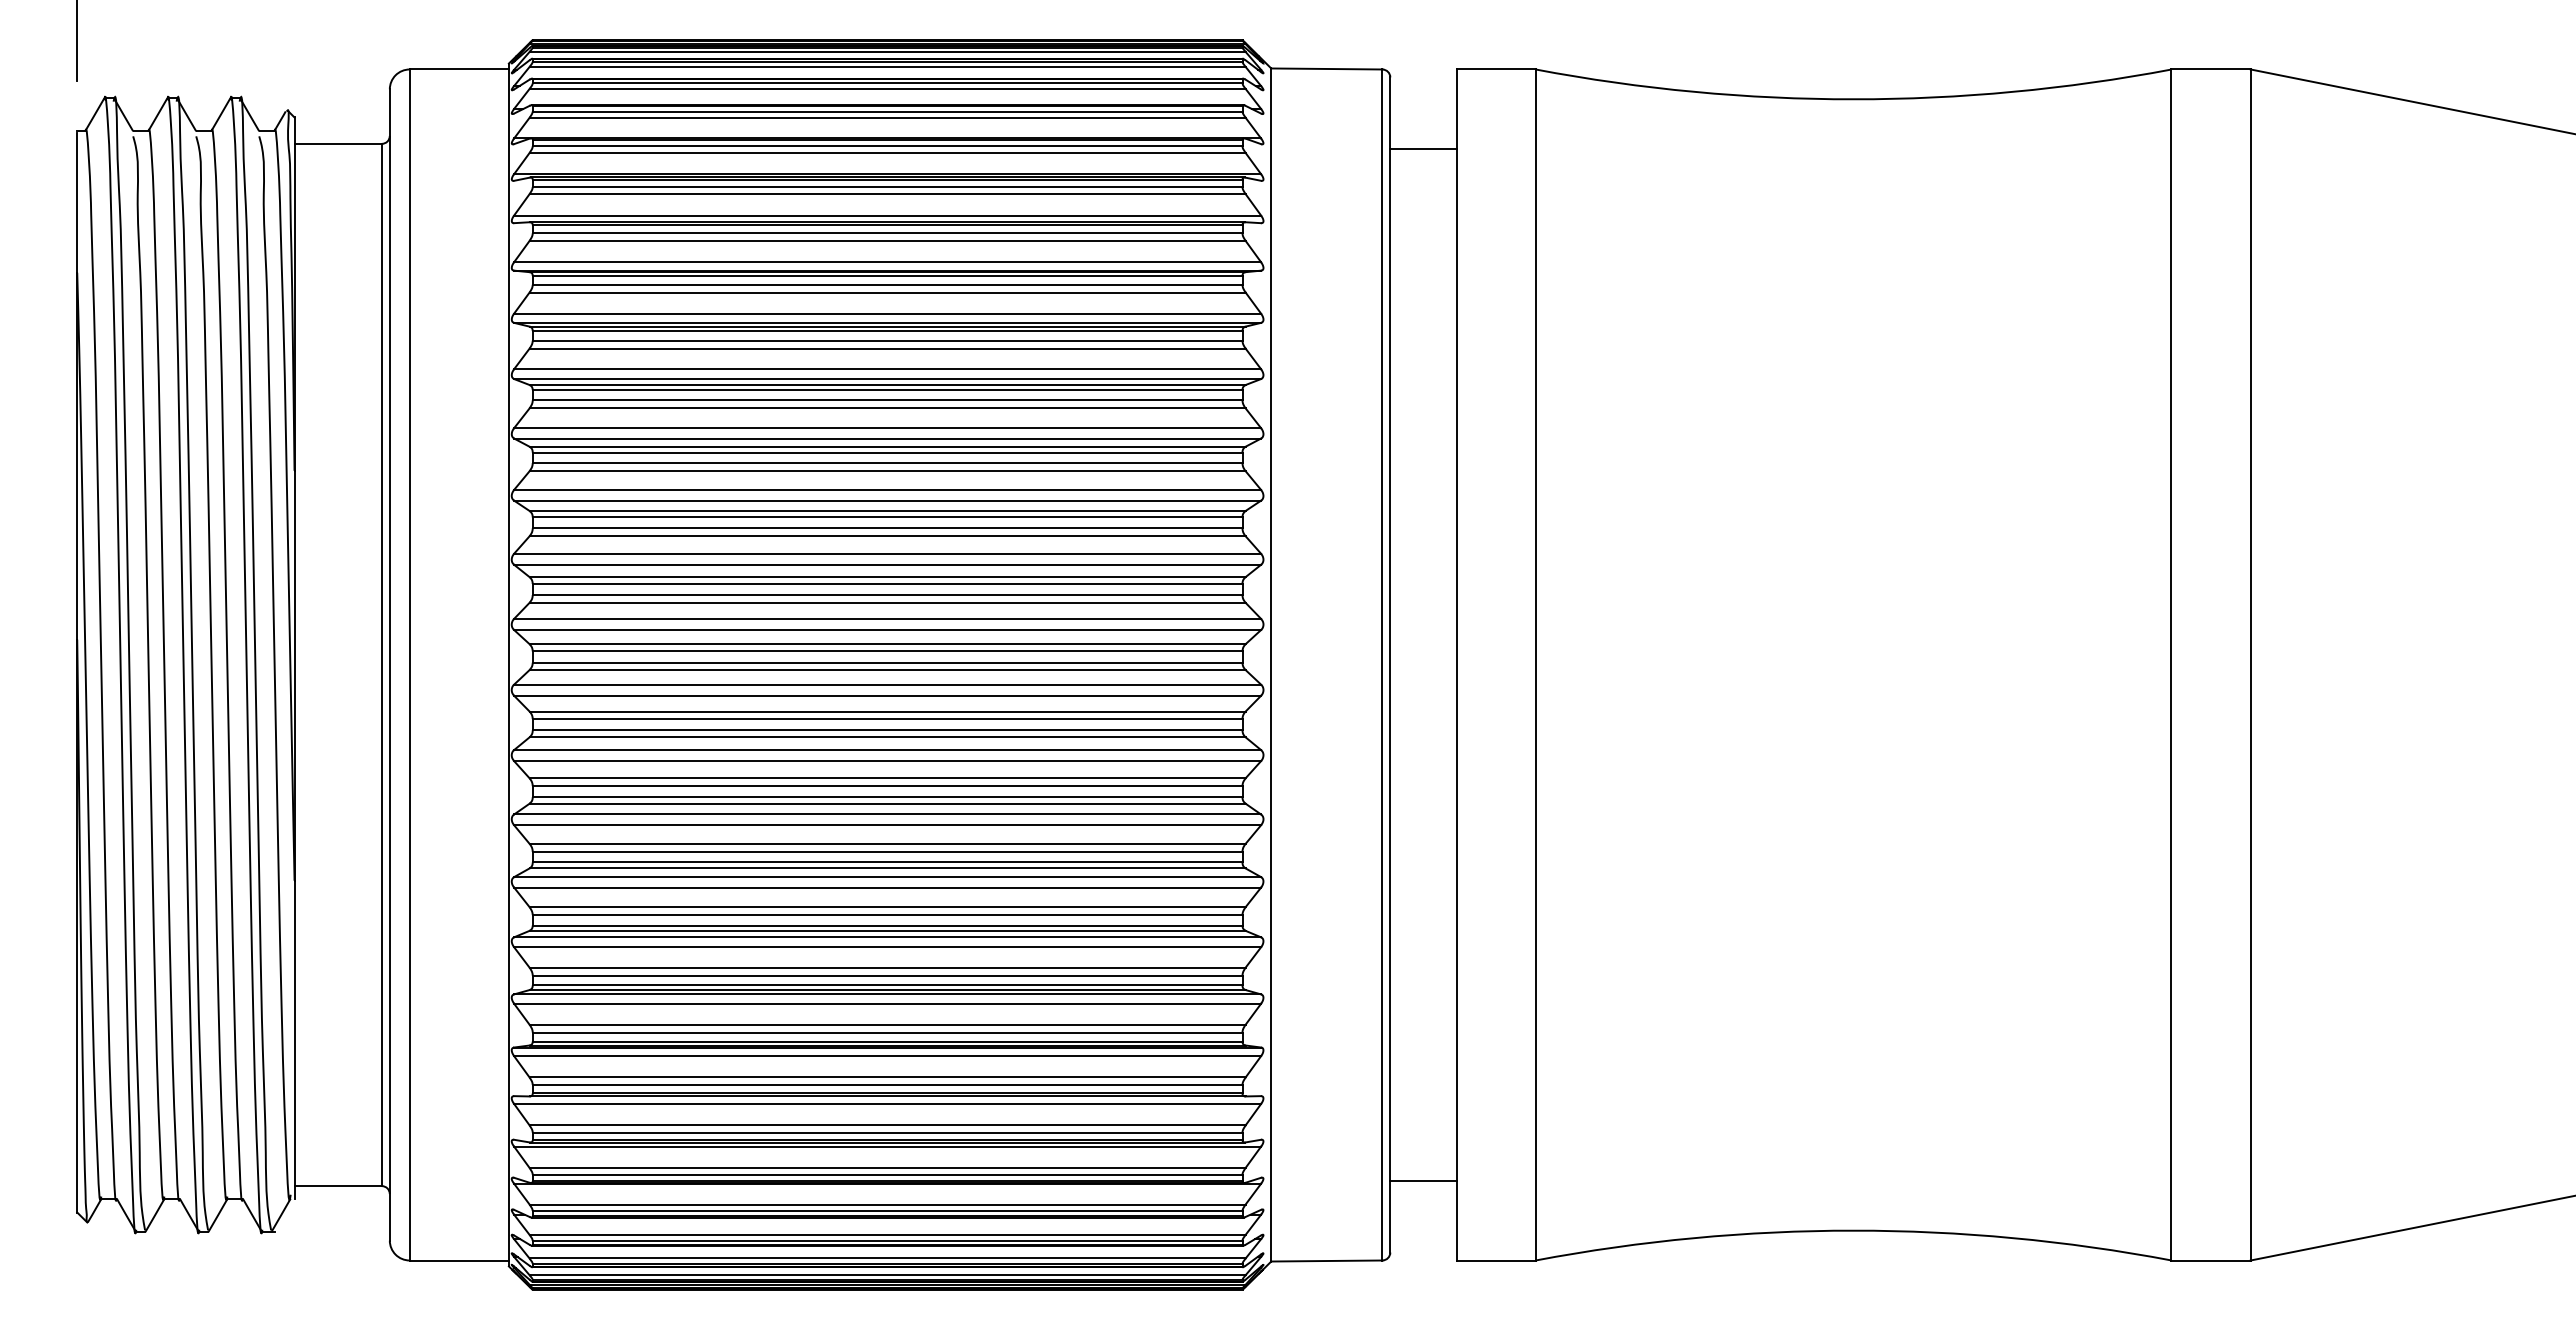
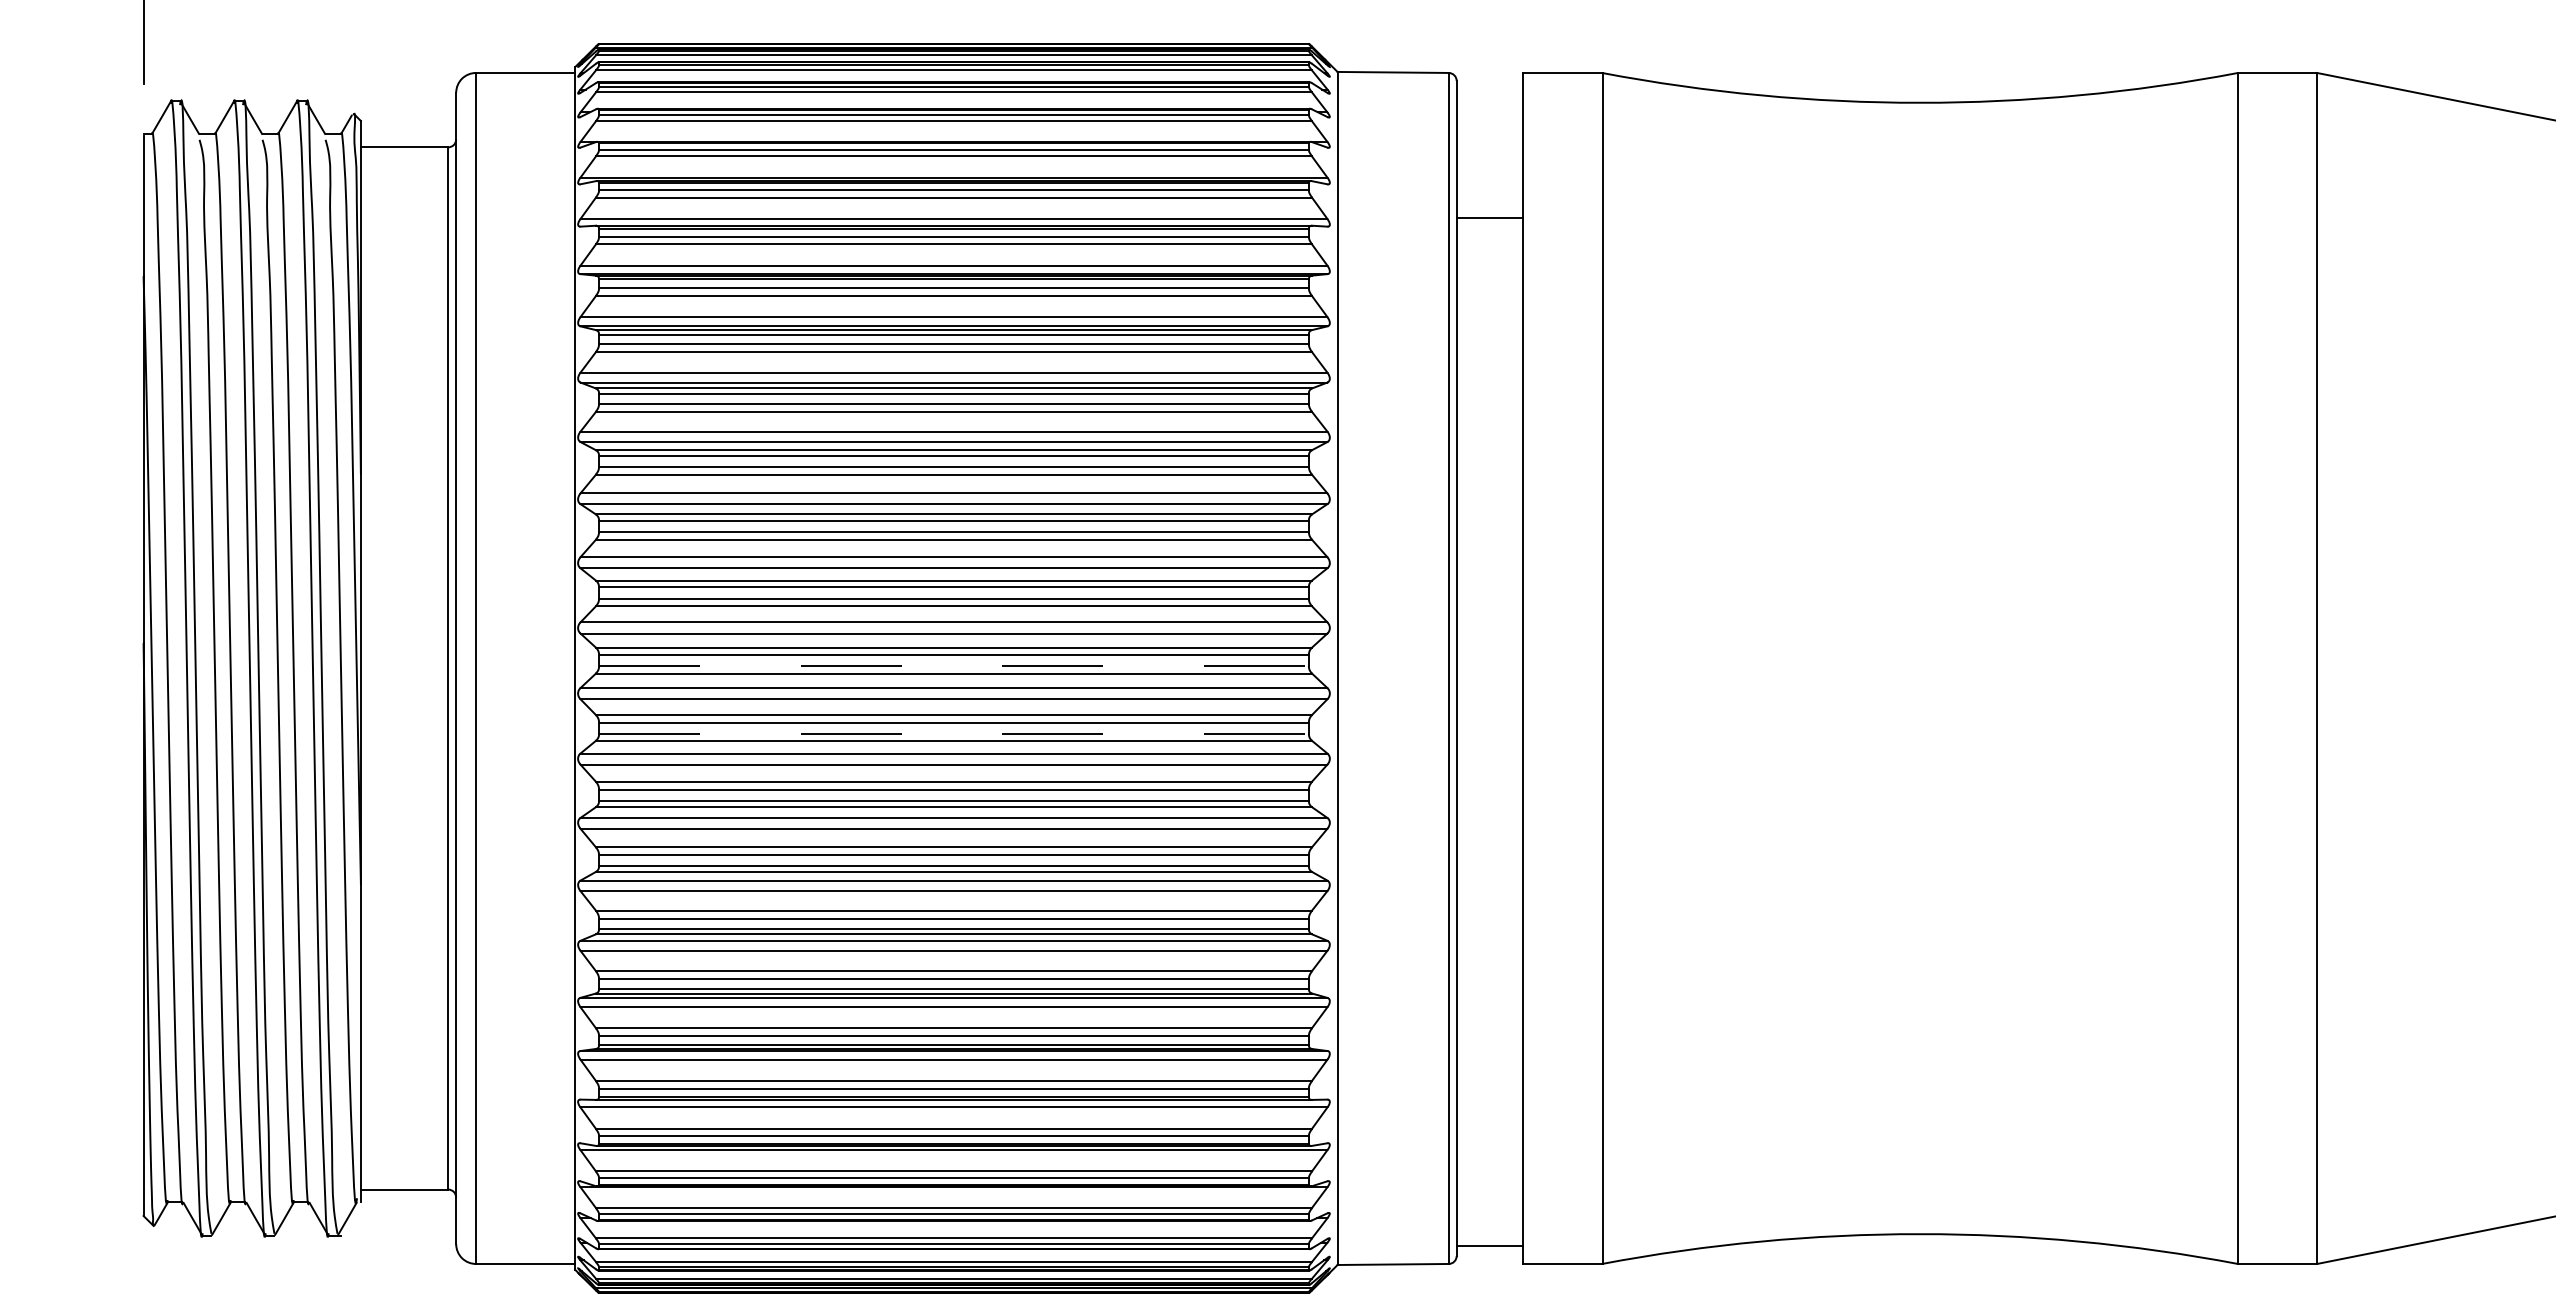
line: (1423, 148) -> (1489, 217), moved
line: (887, 662) -> (953, 665), solid -> dashed
line: (887, 730) -> (953, 733), solid -> dashed
line: (1423, 1181) -> (1489, 1245), moved

